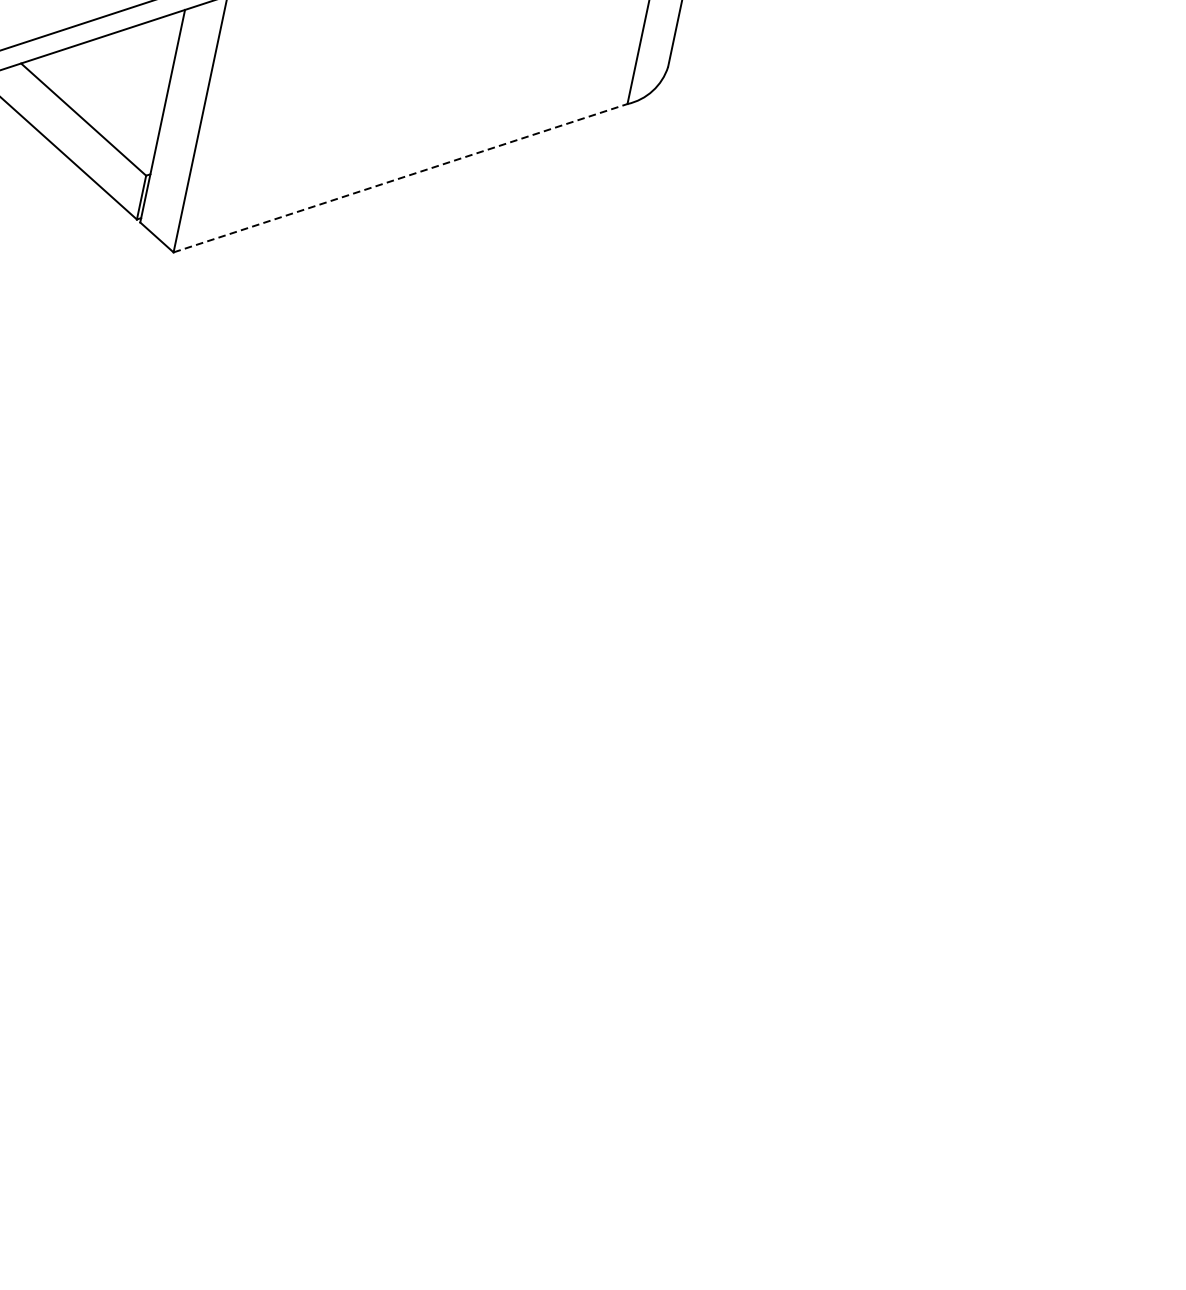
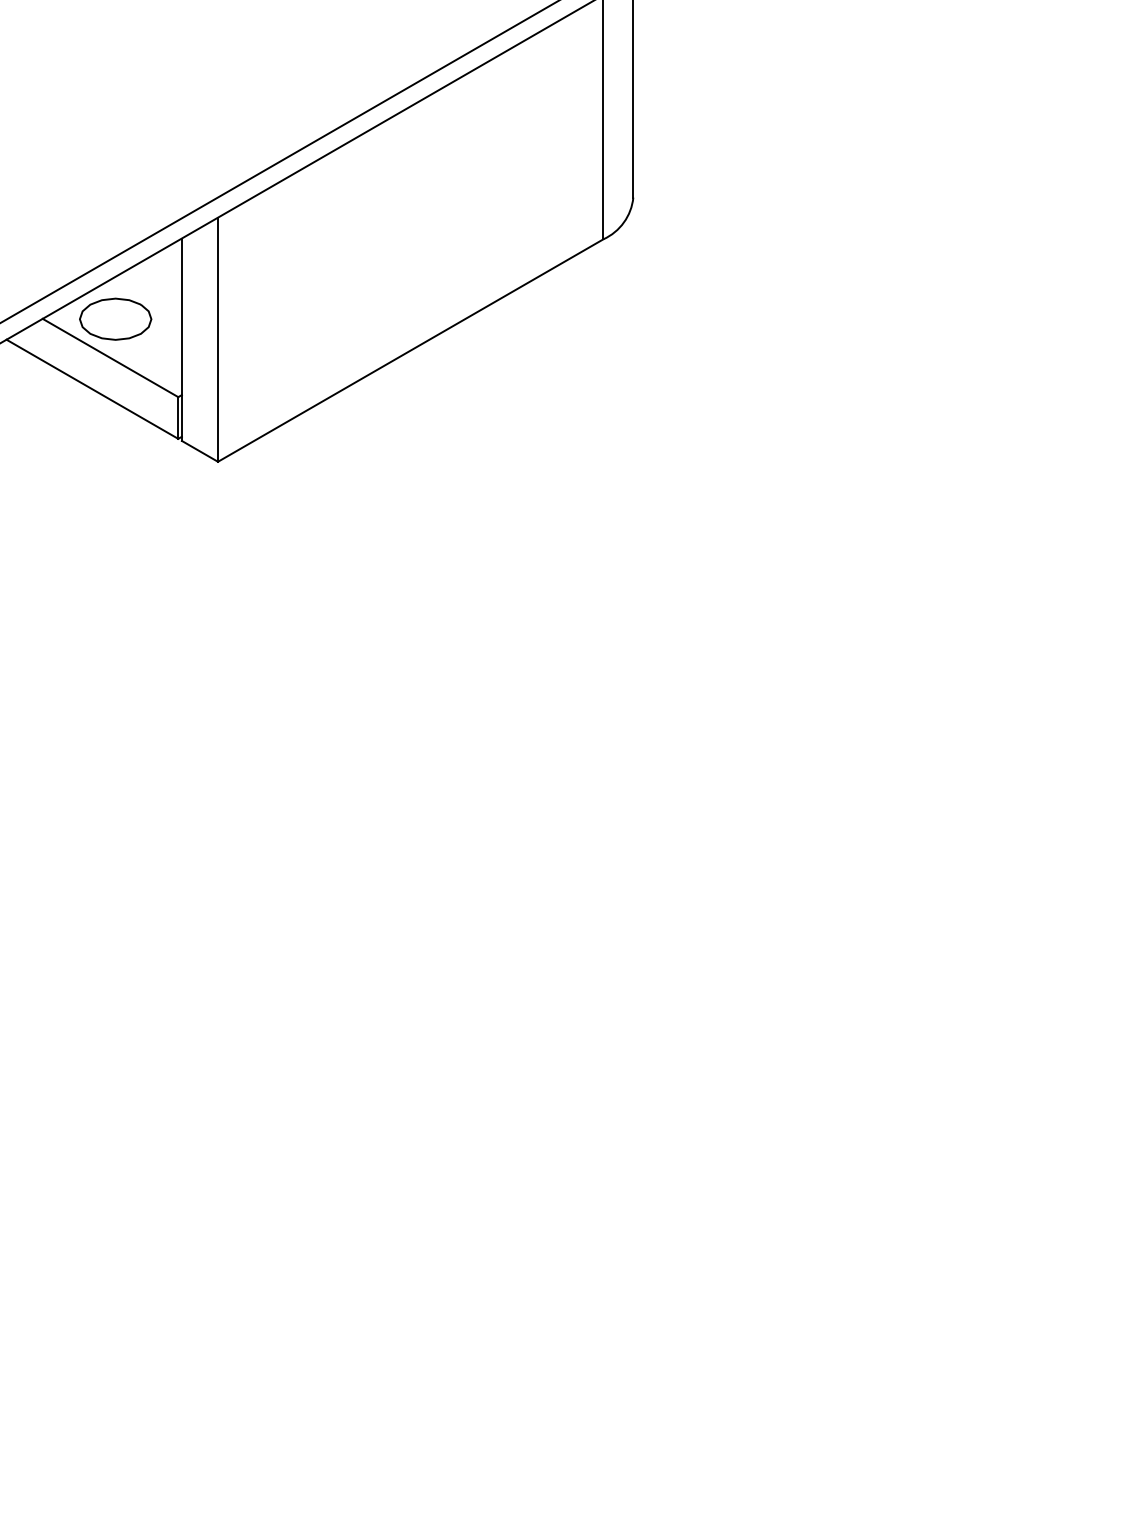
part: (97, 79) -> (115, 318), added
line: (401, 178) -> (411, 350), dashed -> solid

